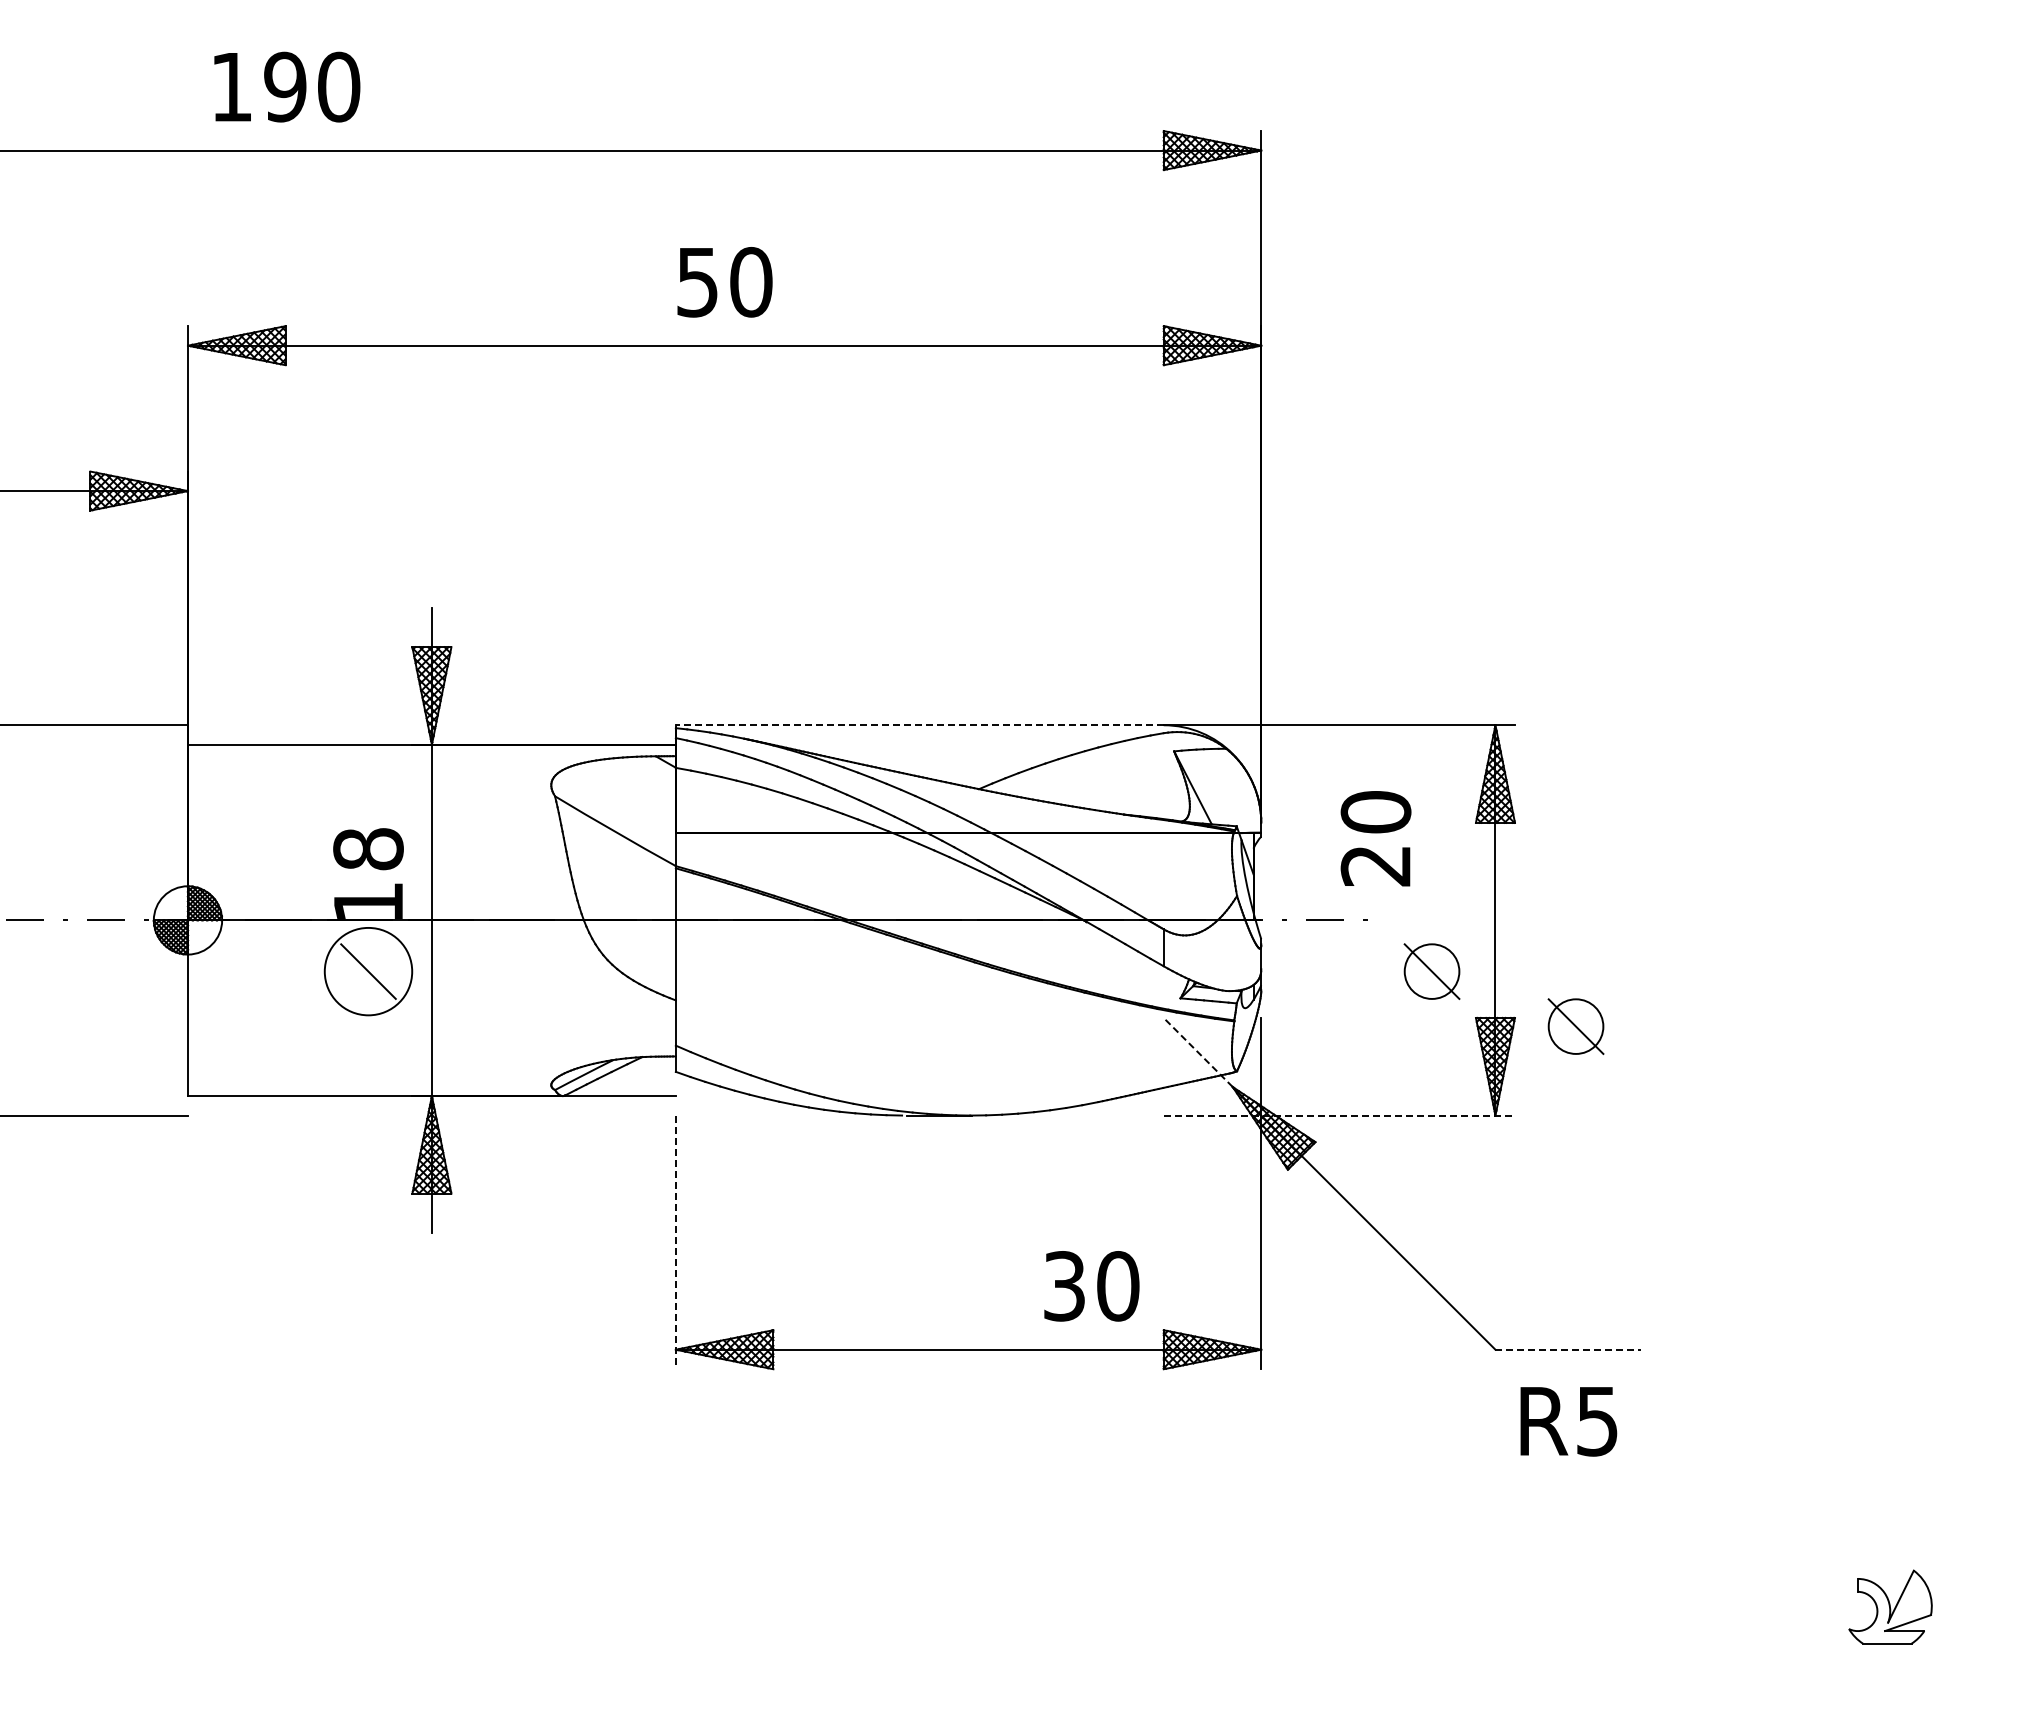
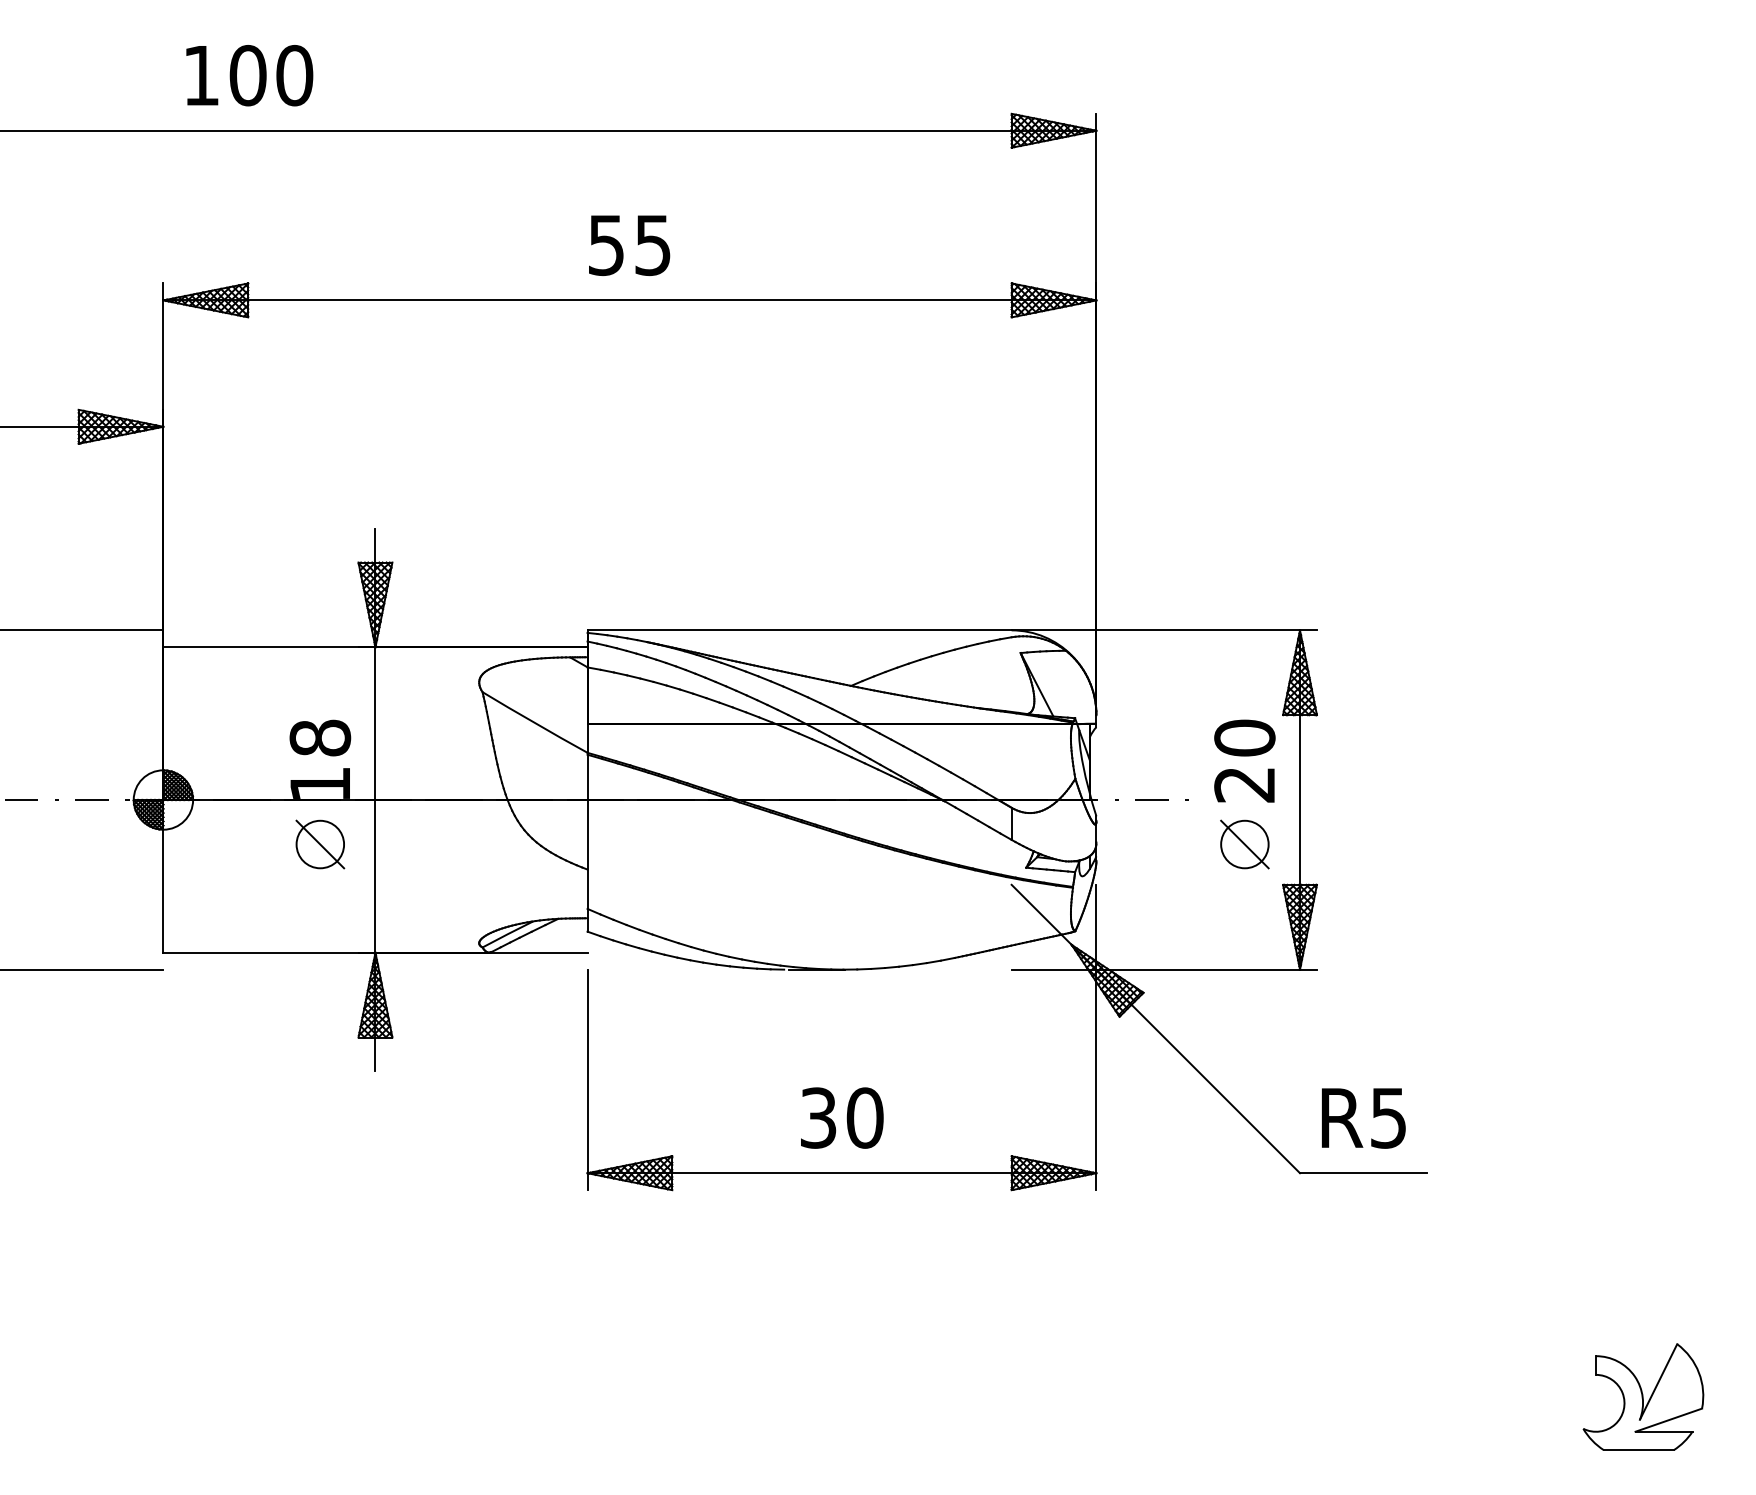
text: (285, 86) -> (248, 75), 190 -> 100
text: (751, 282) -> (653, 245), 50 -> 55
line: (919, 725) -> (799, 630), dashed -> solid
text: (1375, 838) -> (1244, 760), moved
circle: (368, 971) -> (320, 844), size x0.62
part: (1575, 1026) -> (1369, 892), removed
line: (1198, 1052) -> (1041, 914), dashed -> solid
line: (1339, 1115) -> (1164, 969), dashed -> solid
line: (675, 1242) -> (587, 1080), dashed -> solid
text: (1091, 1286) -> (841, 1118), moved
line: (1568, 1349) -> (1363, 1173), dashed -> solid
text: (1568, 1421) -> (1363, 1118), moved
part: (1890, 1606) -> (1643, 1396), size x1.67

